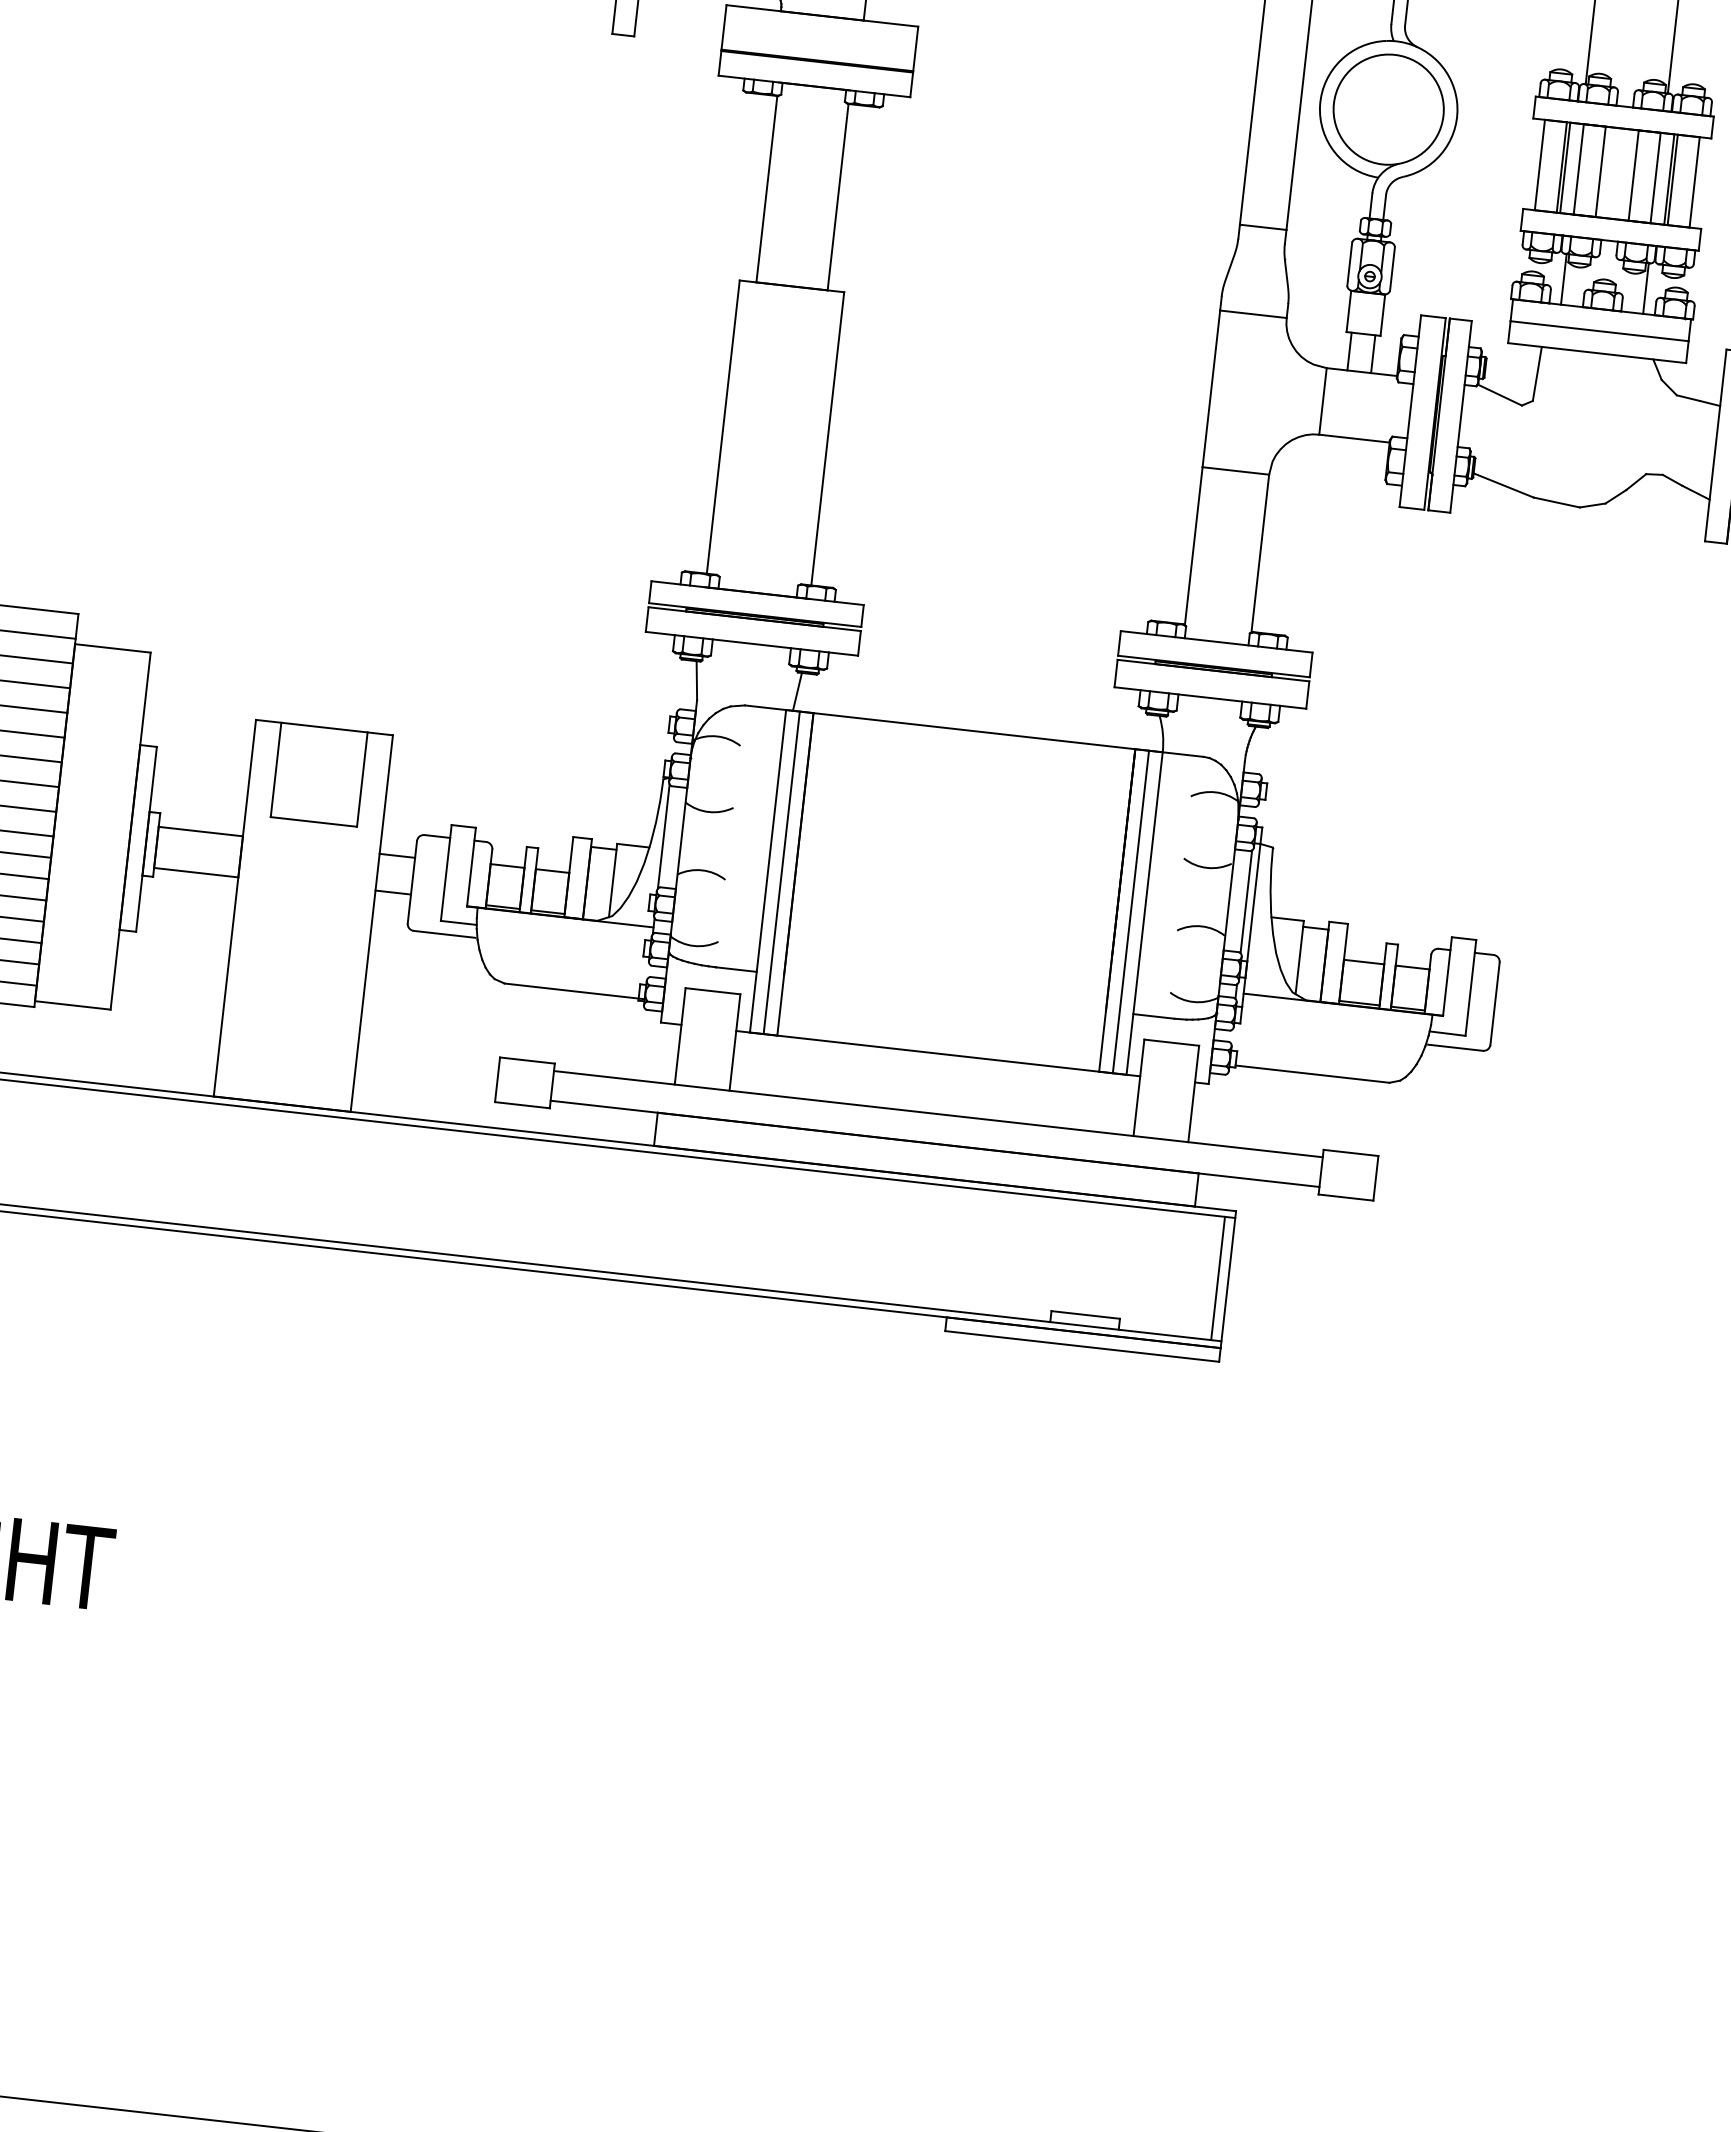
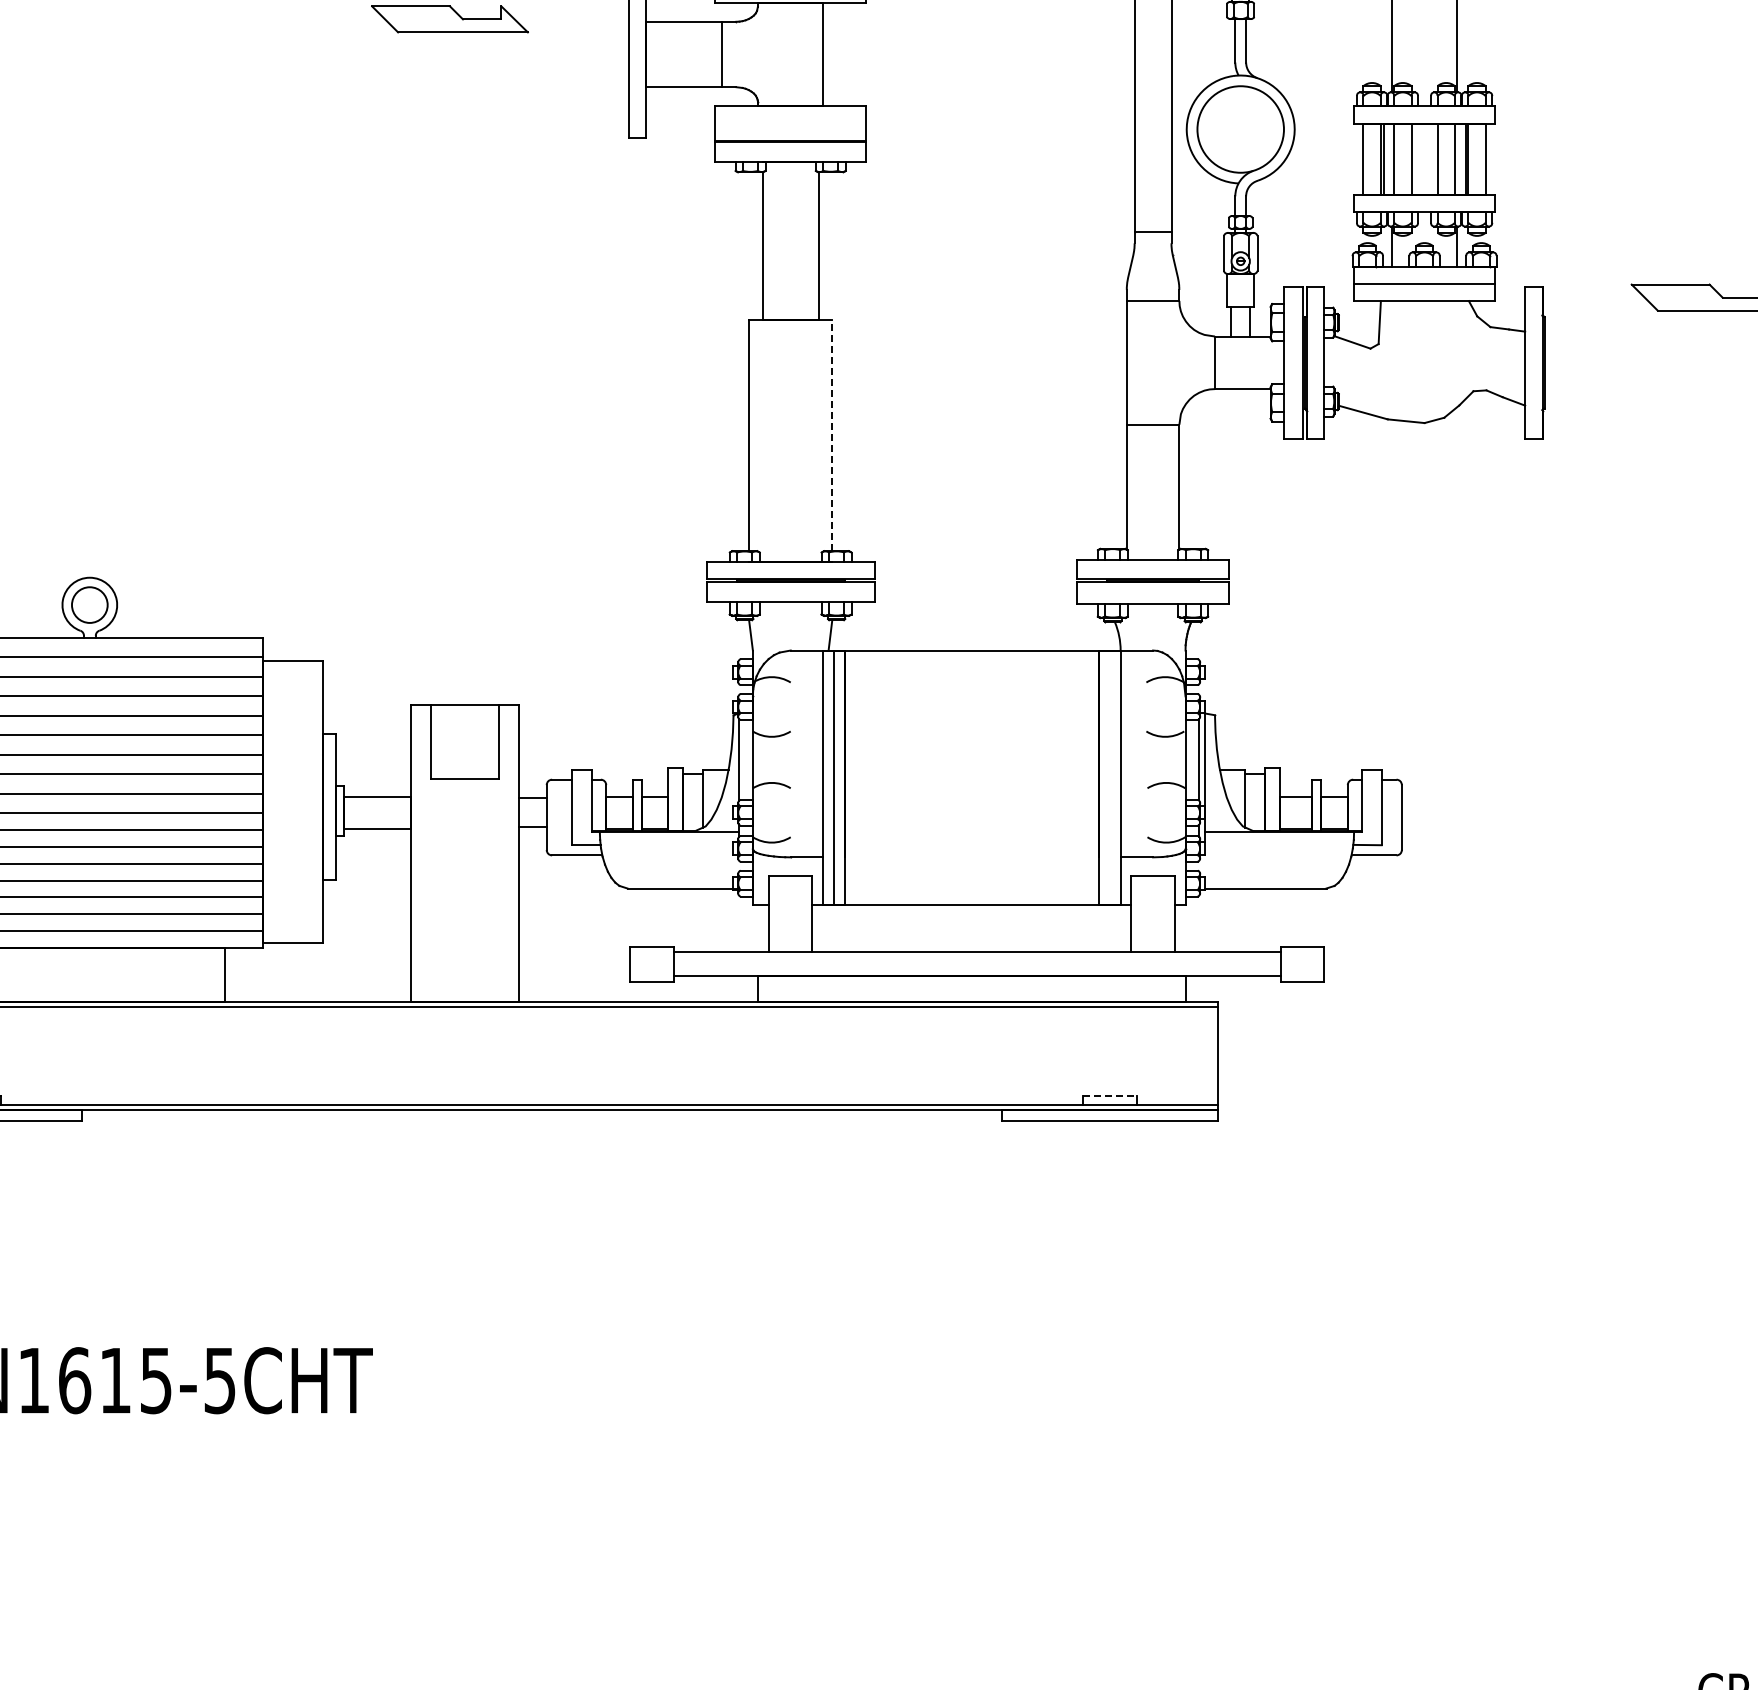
line: (827, 438) -> (831, 435), solid -> dashed
line: (1130, 911) -> (1109, 777), removed
line: (1217, 1277) -> (1209, 1055), removed
line: (1086, 1315) -> (1110, 1096), solid -> dashed

